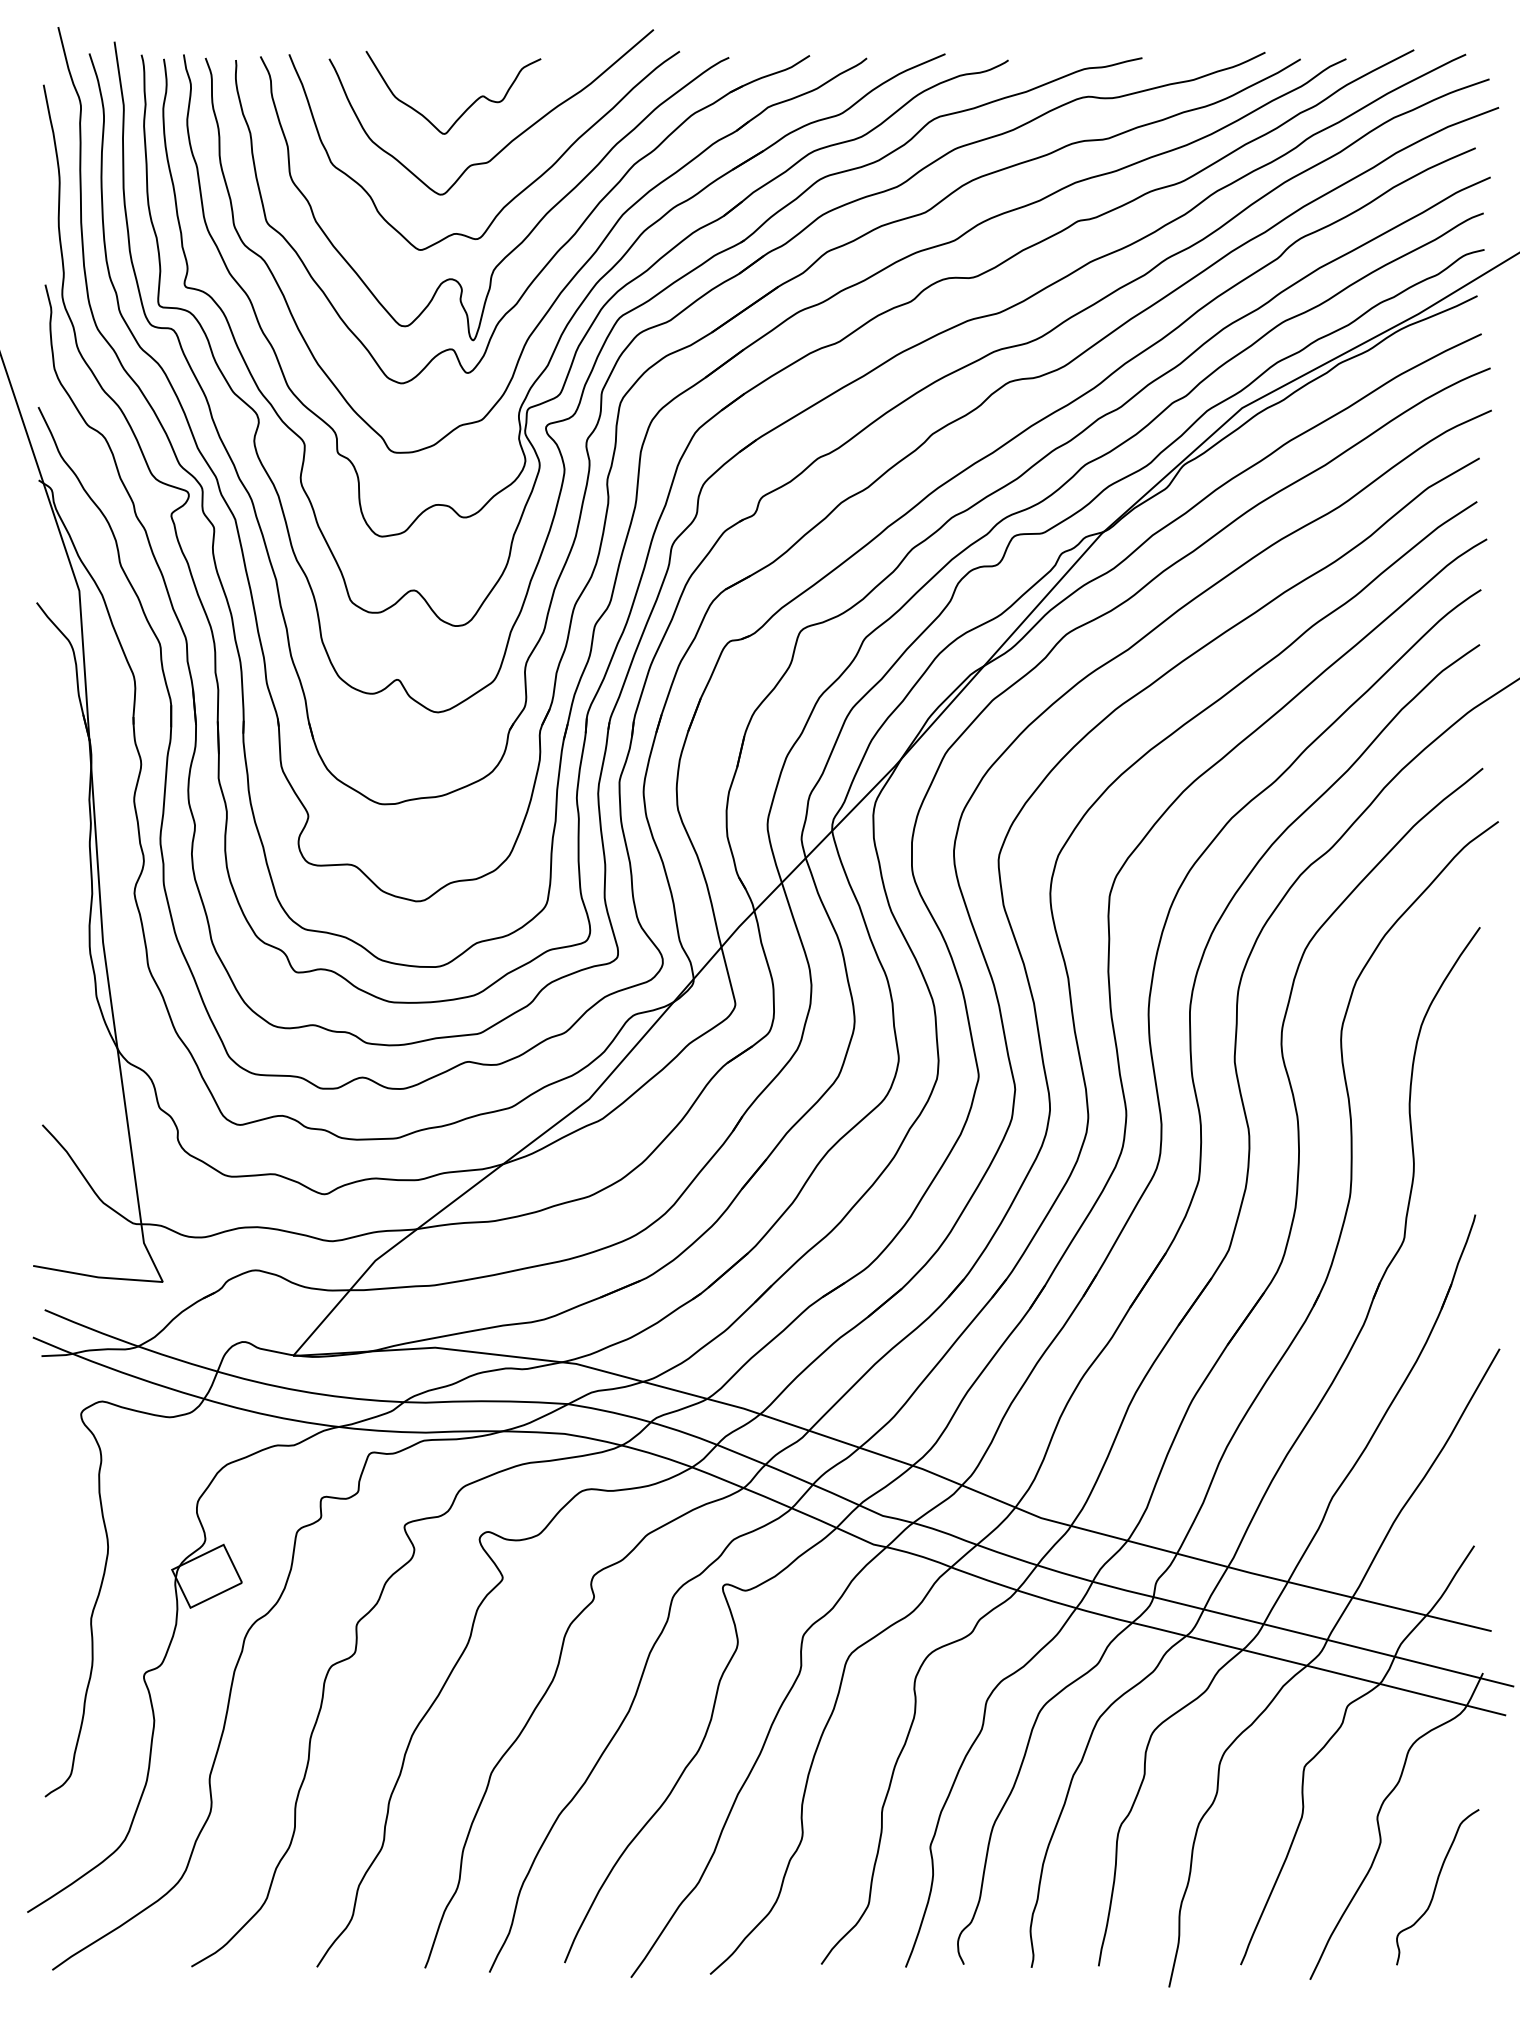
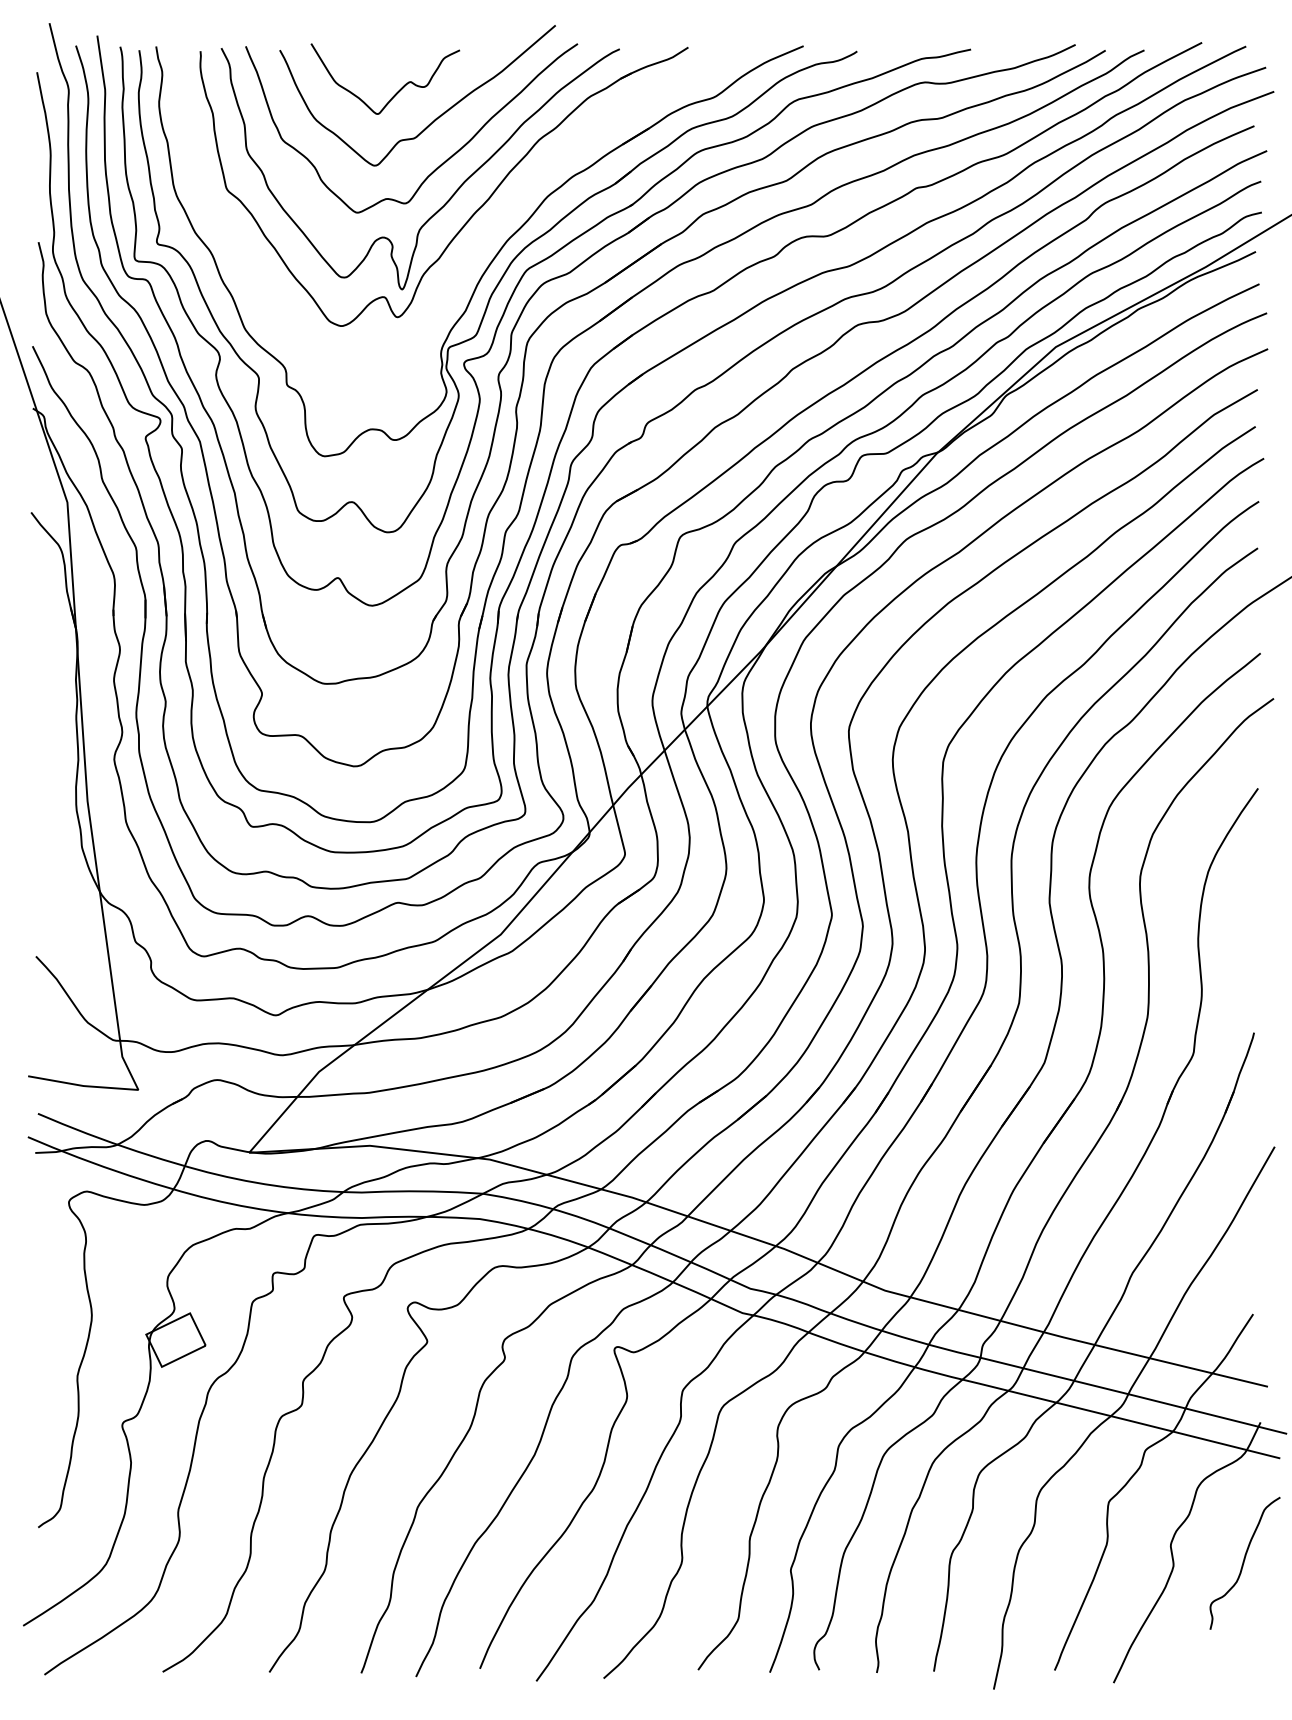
part: (565, 285) -> (480, 242), removed
curve: (1437, 1886) -> (1244, 1562), moved

